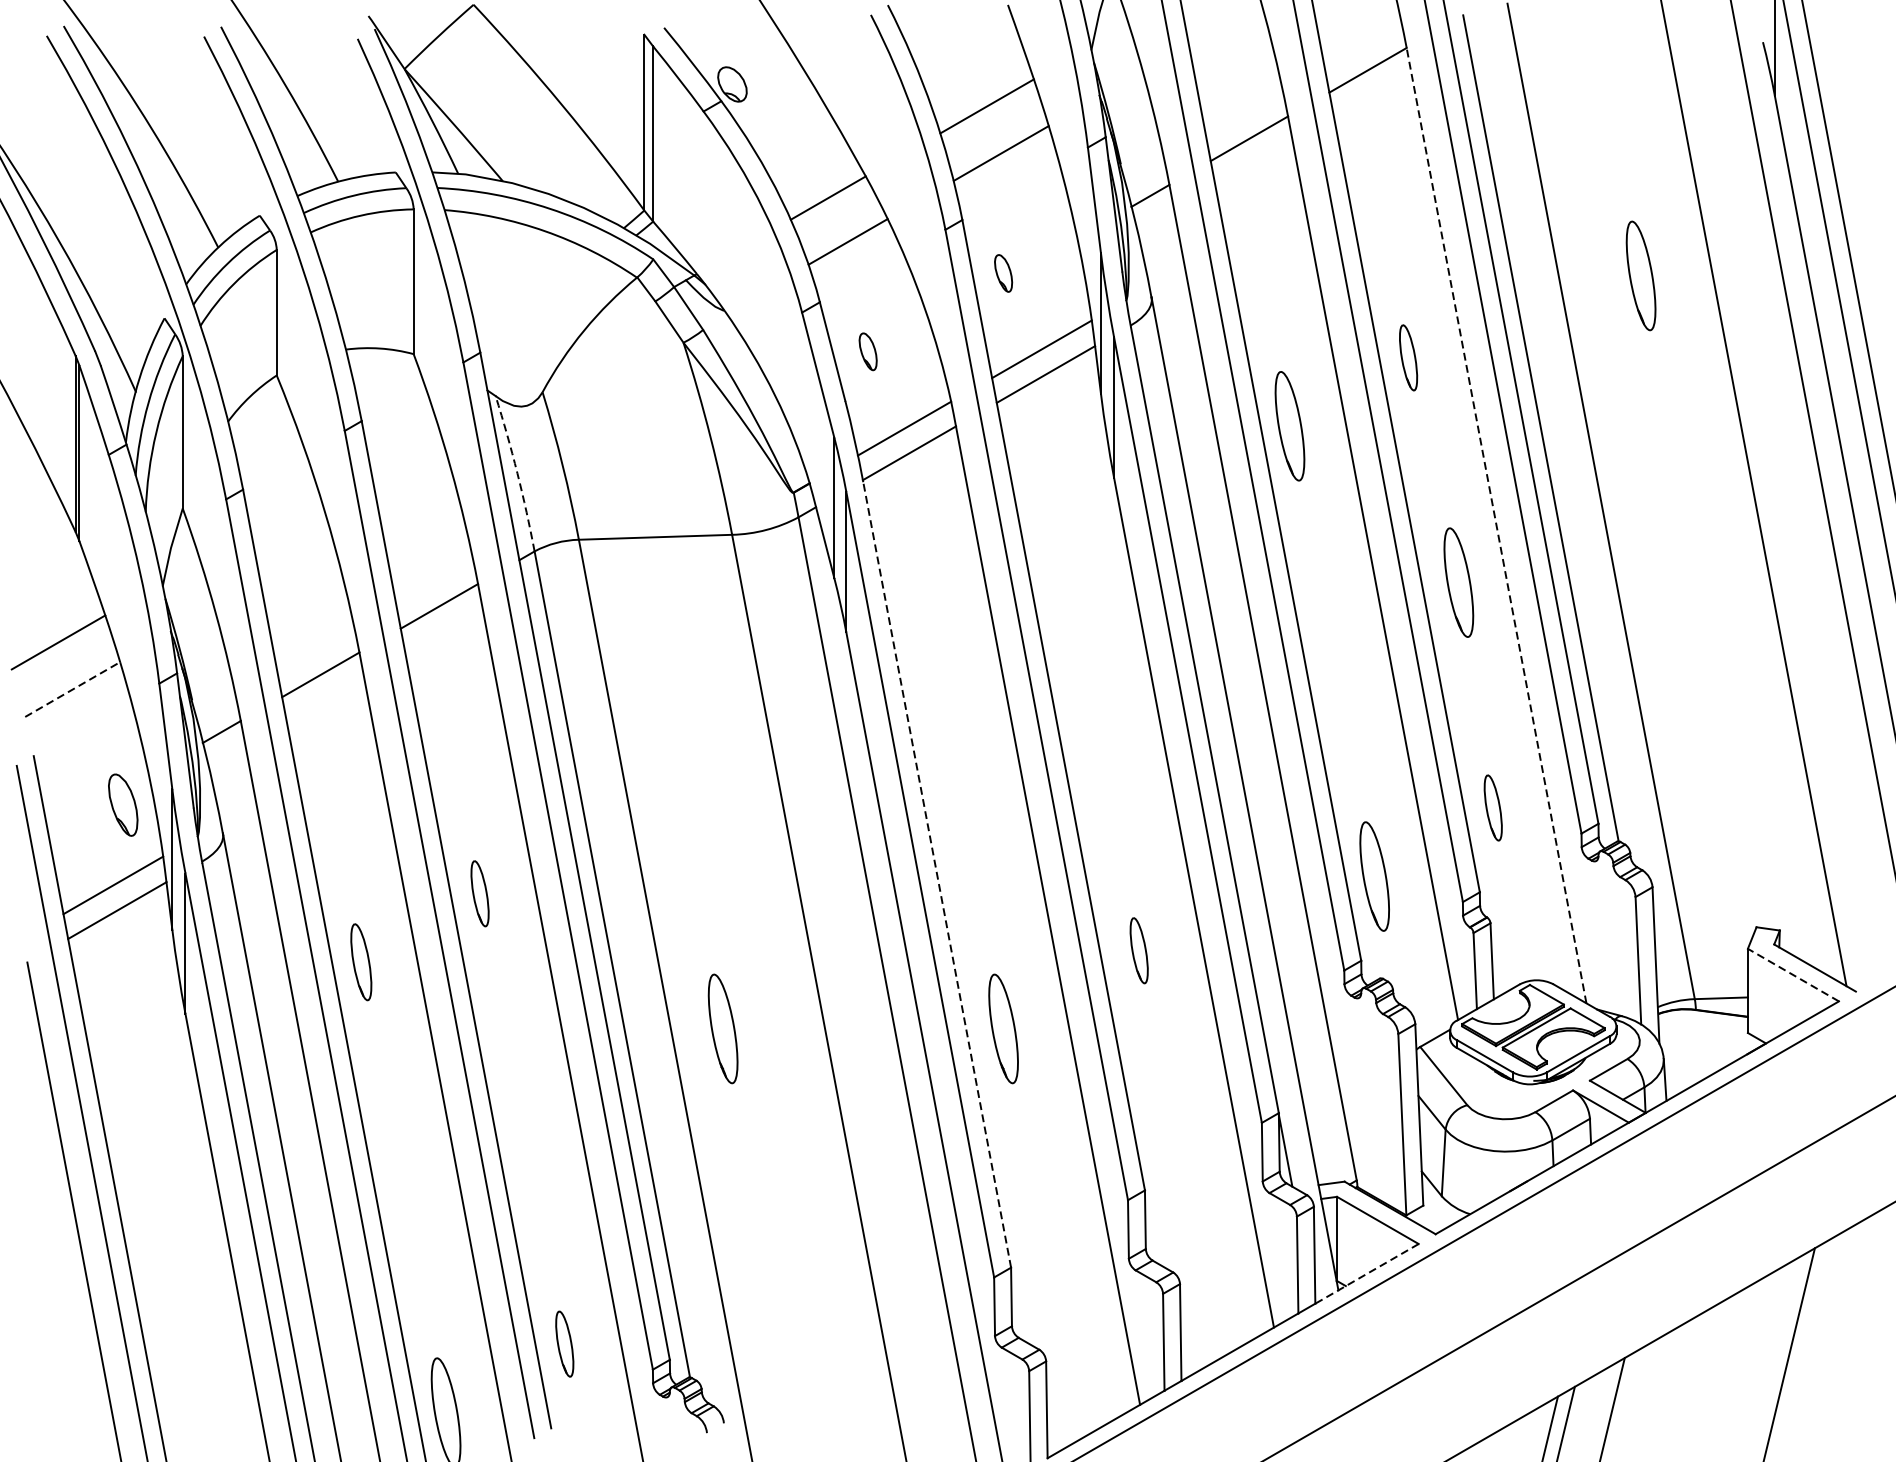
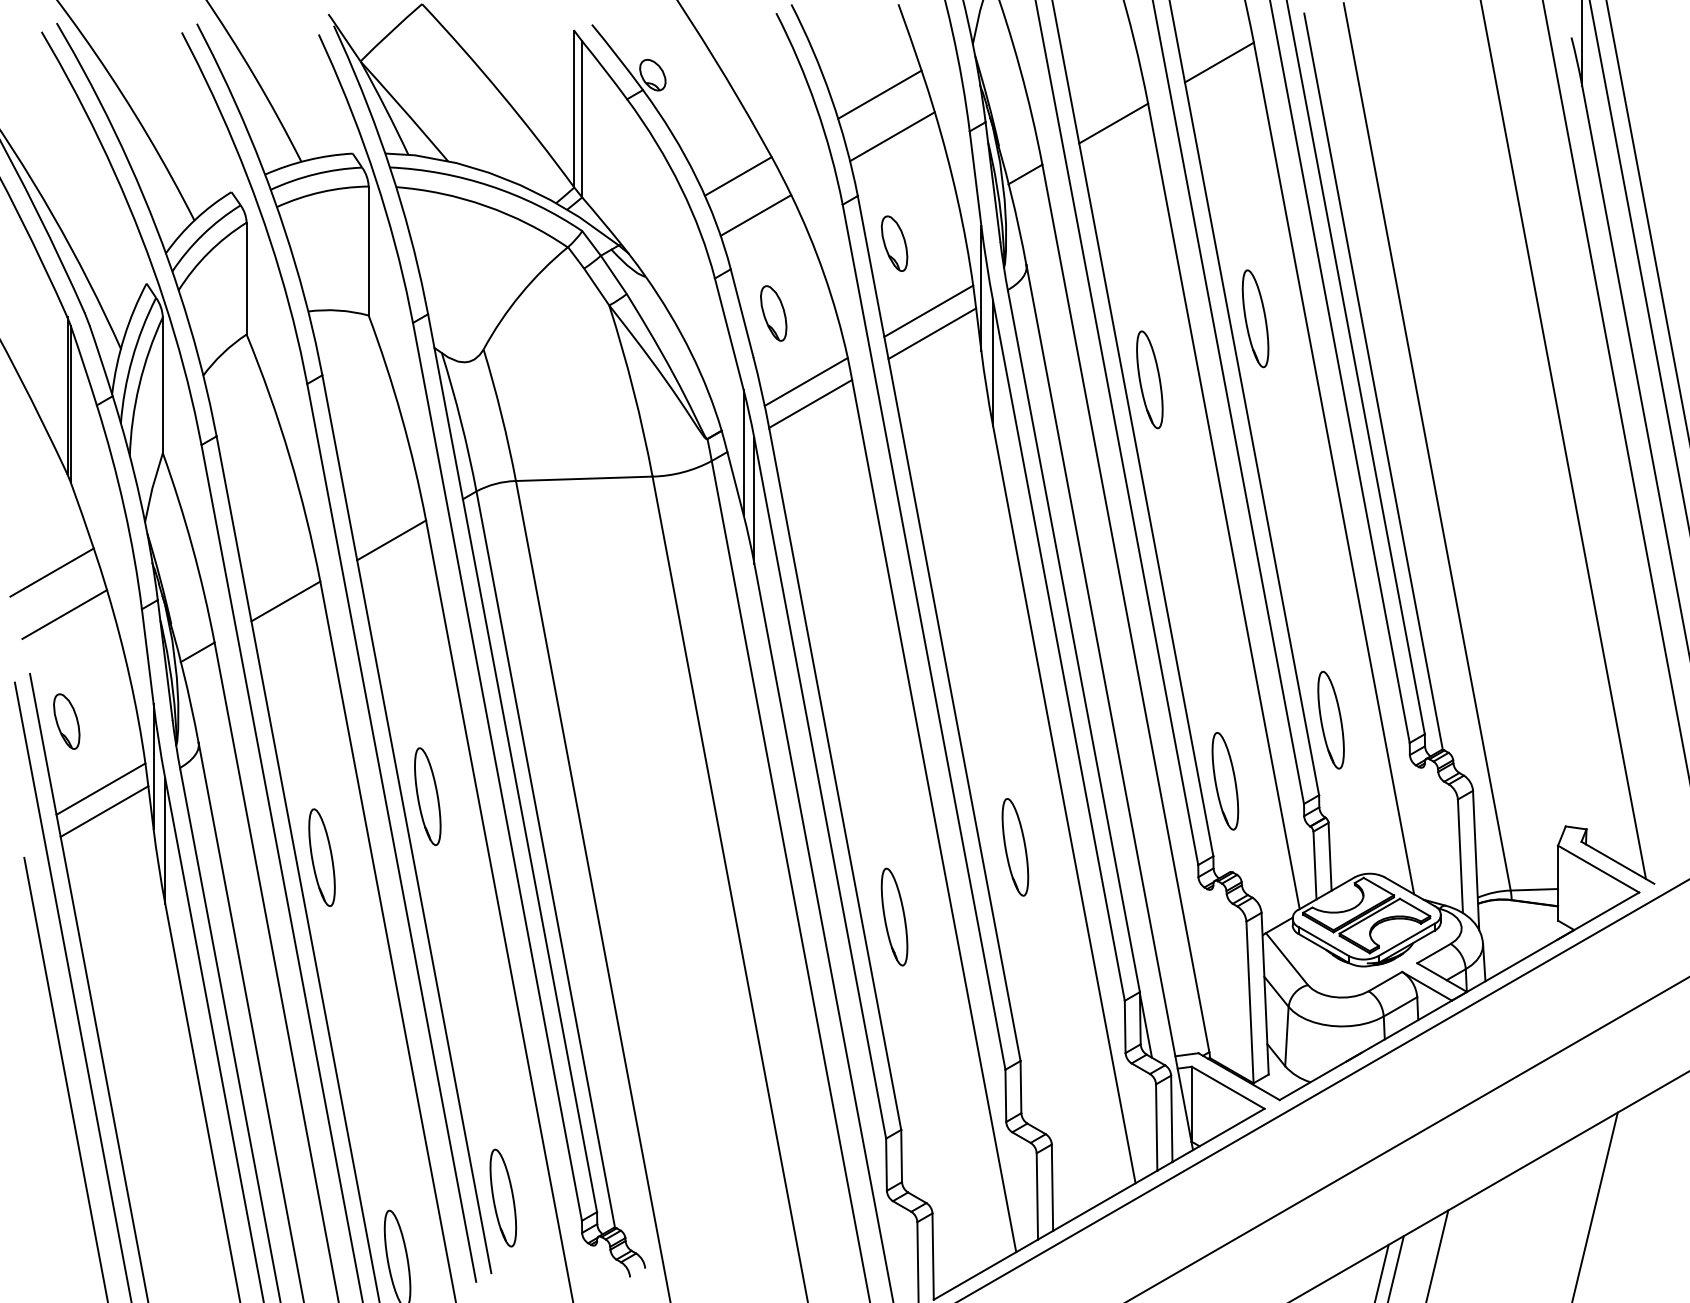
part: (1003, 273) -> (894, 243), size x1.67
part: (1640, 275) -> (1462, 245), removed
part: (867, 351) -> (773, 313), size x1.67
part: (1408, 357) -> (1255, 318), size x1.67
arc: (517, 472) -> (461, 421), dashed -> solid
line: (1495, 524) -> (1333, 467), dashed -> solid
part: (1458, 581) -> (1300, 518), removed
line: (72, 689) -> (64, 614), dashed -> solid
part: (122, 805) -> (66, 721), moved
part: (1492, 807) -> (1330, 719), size x1.67
line: (937, 874) -> (835, 779), dashed -> solid
part: (479, 893) -> (427, 796), size x1.67
part: (1139, 950) -> (1015, 847), size x1.67
part: (360, 962) -> (321, 857), size x1.43
line: (1793, 975) -> (1598, 869), dashed -> solid
part: (723, 1028) -> (644, 916), removed
line: (1366, 1273) -> (1218, 1135), dashed -> solid
part: (564, 1343) -> (503, 1197), size x1.67

